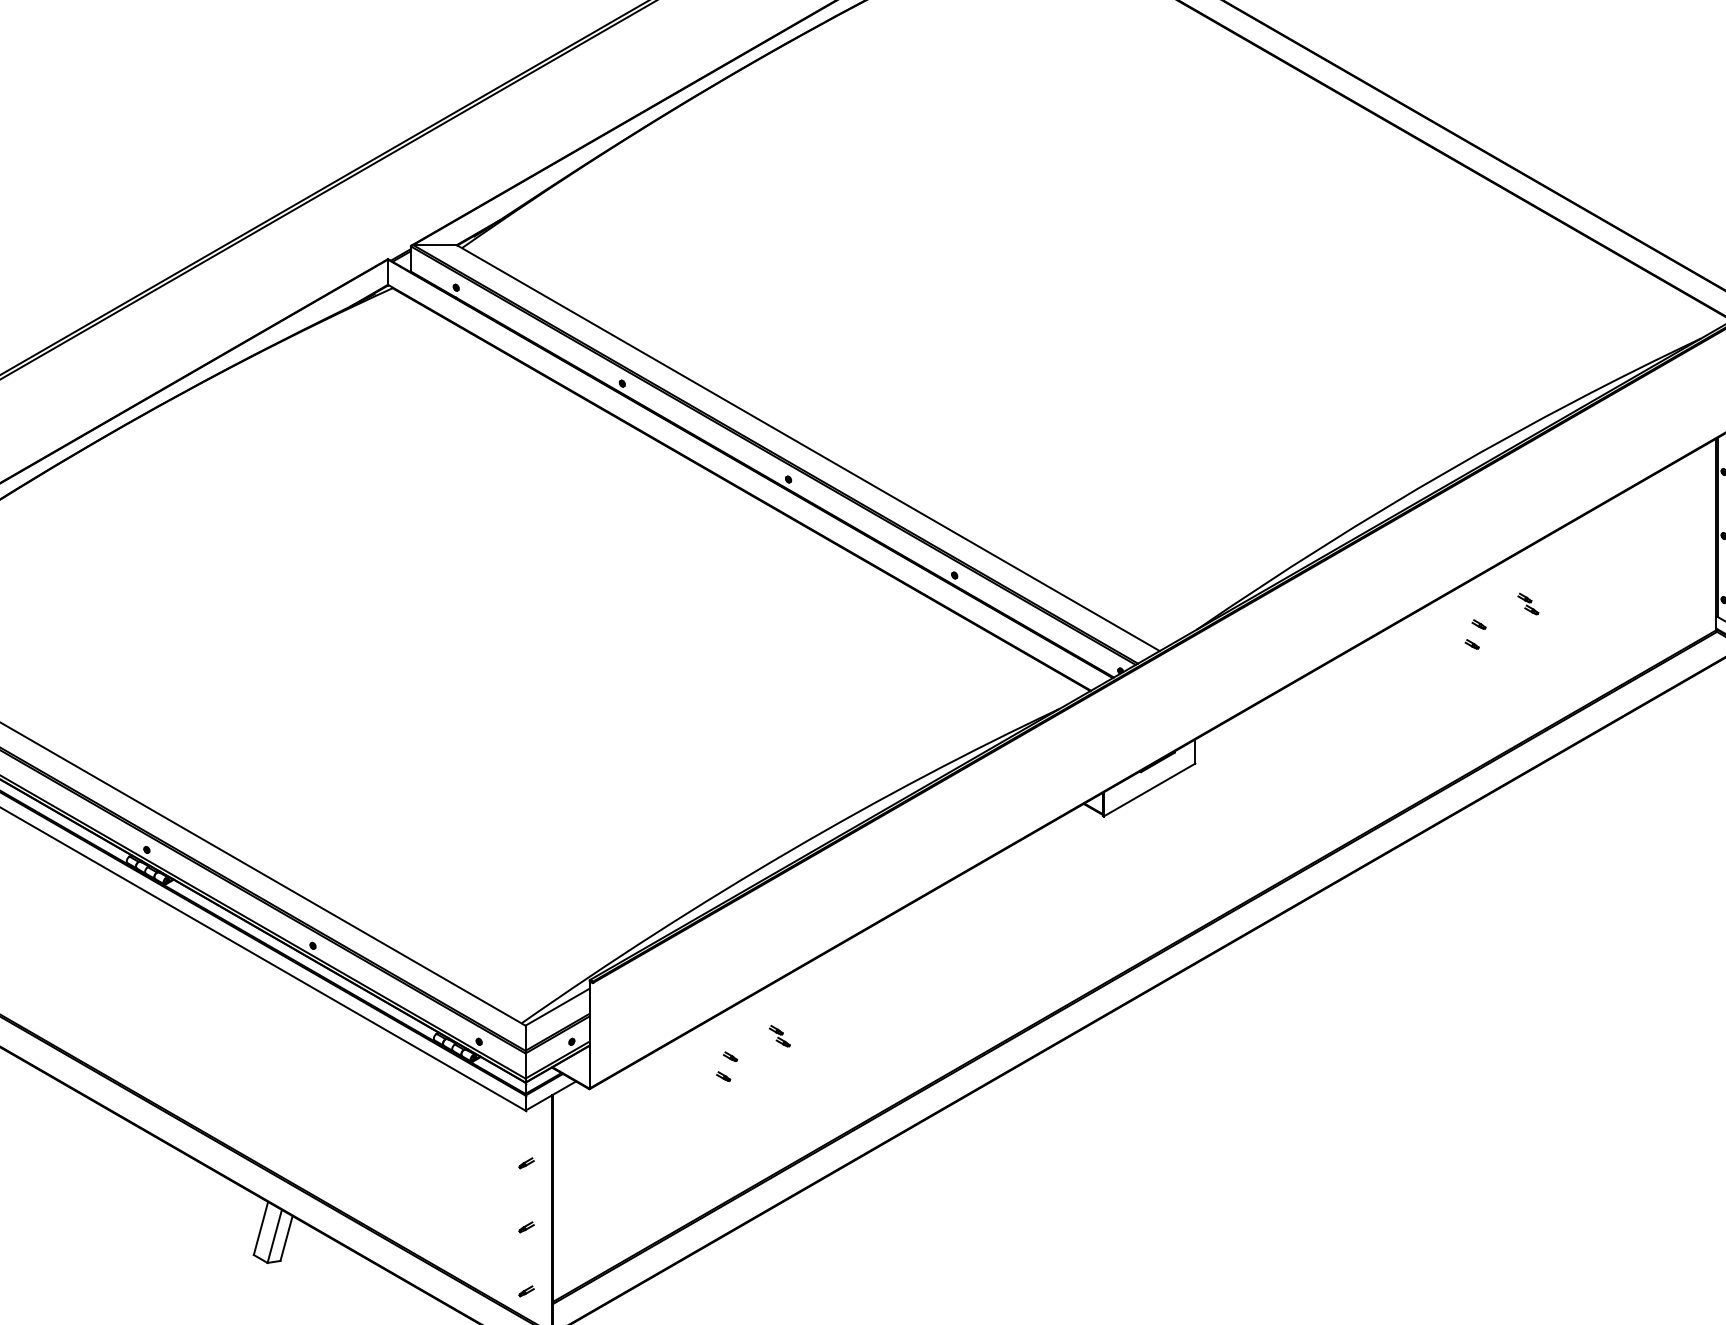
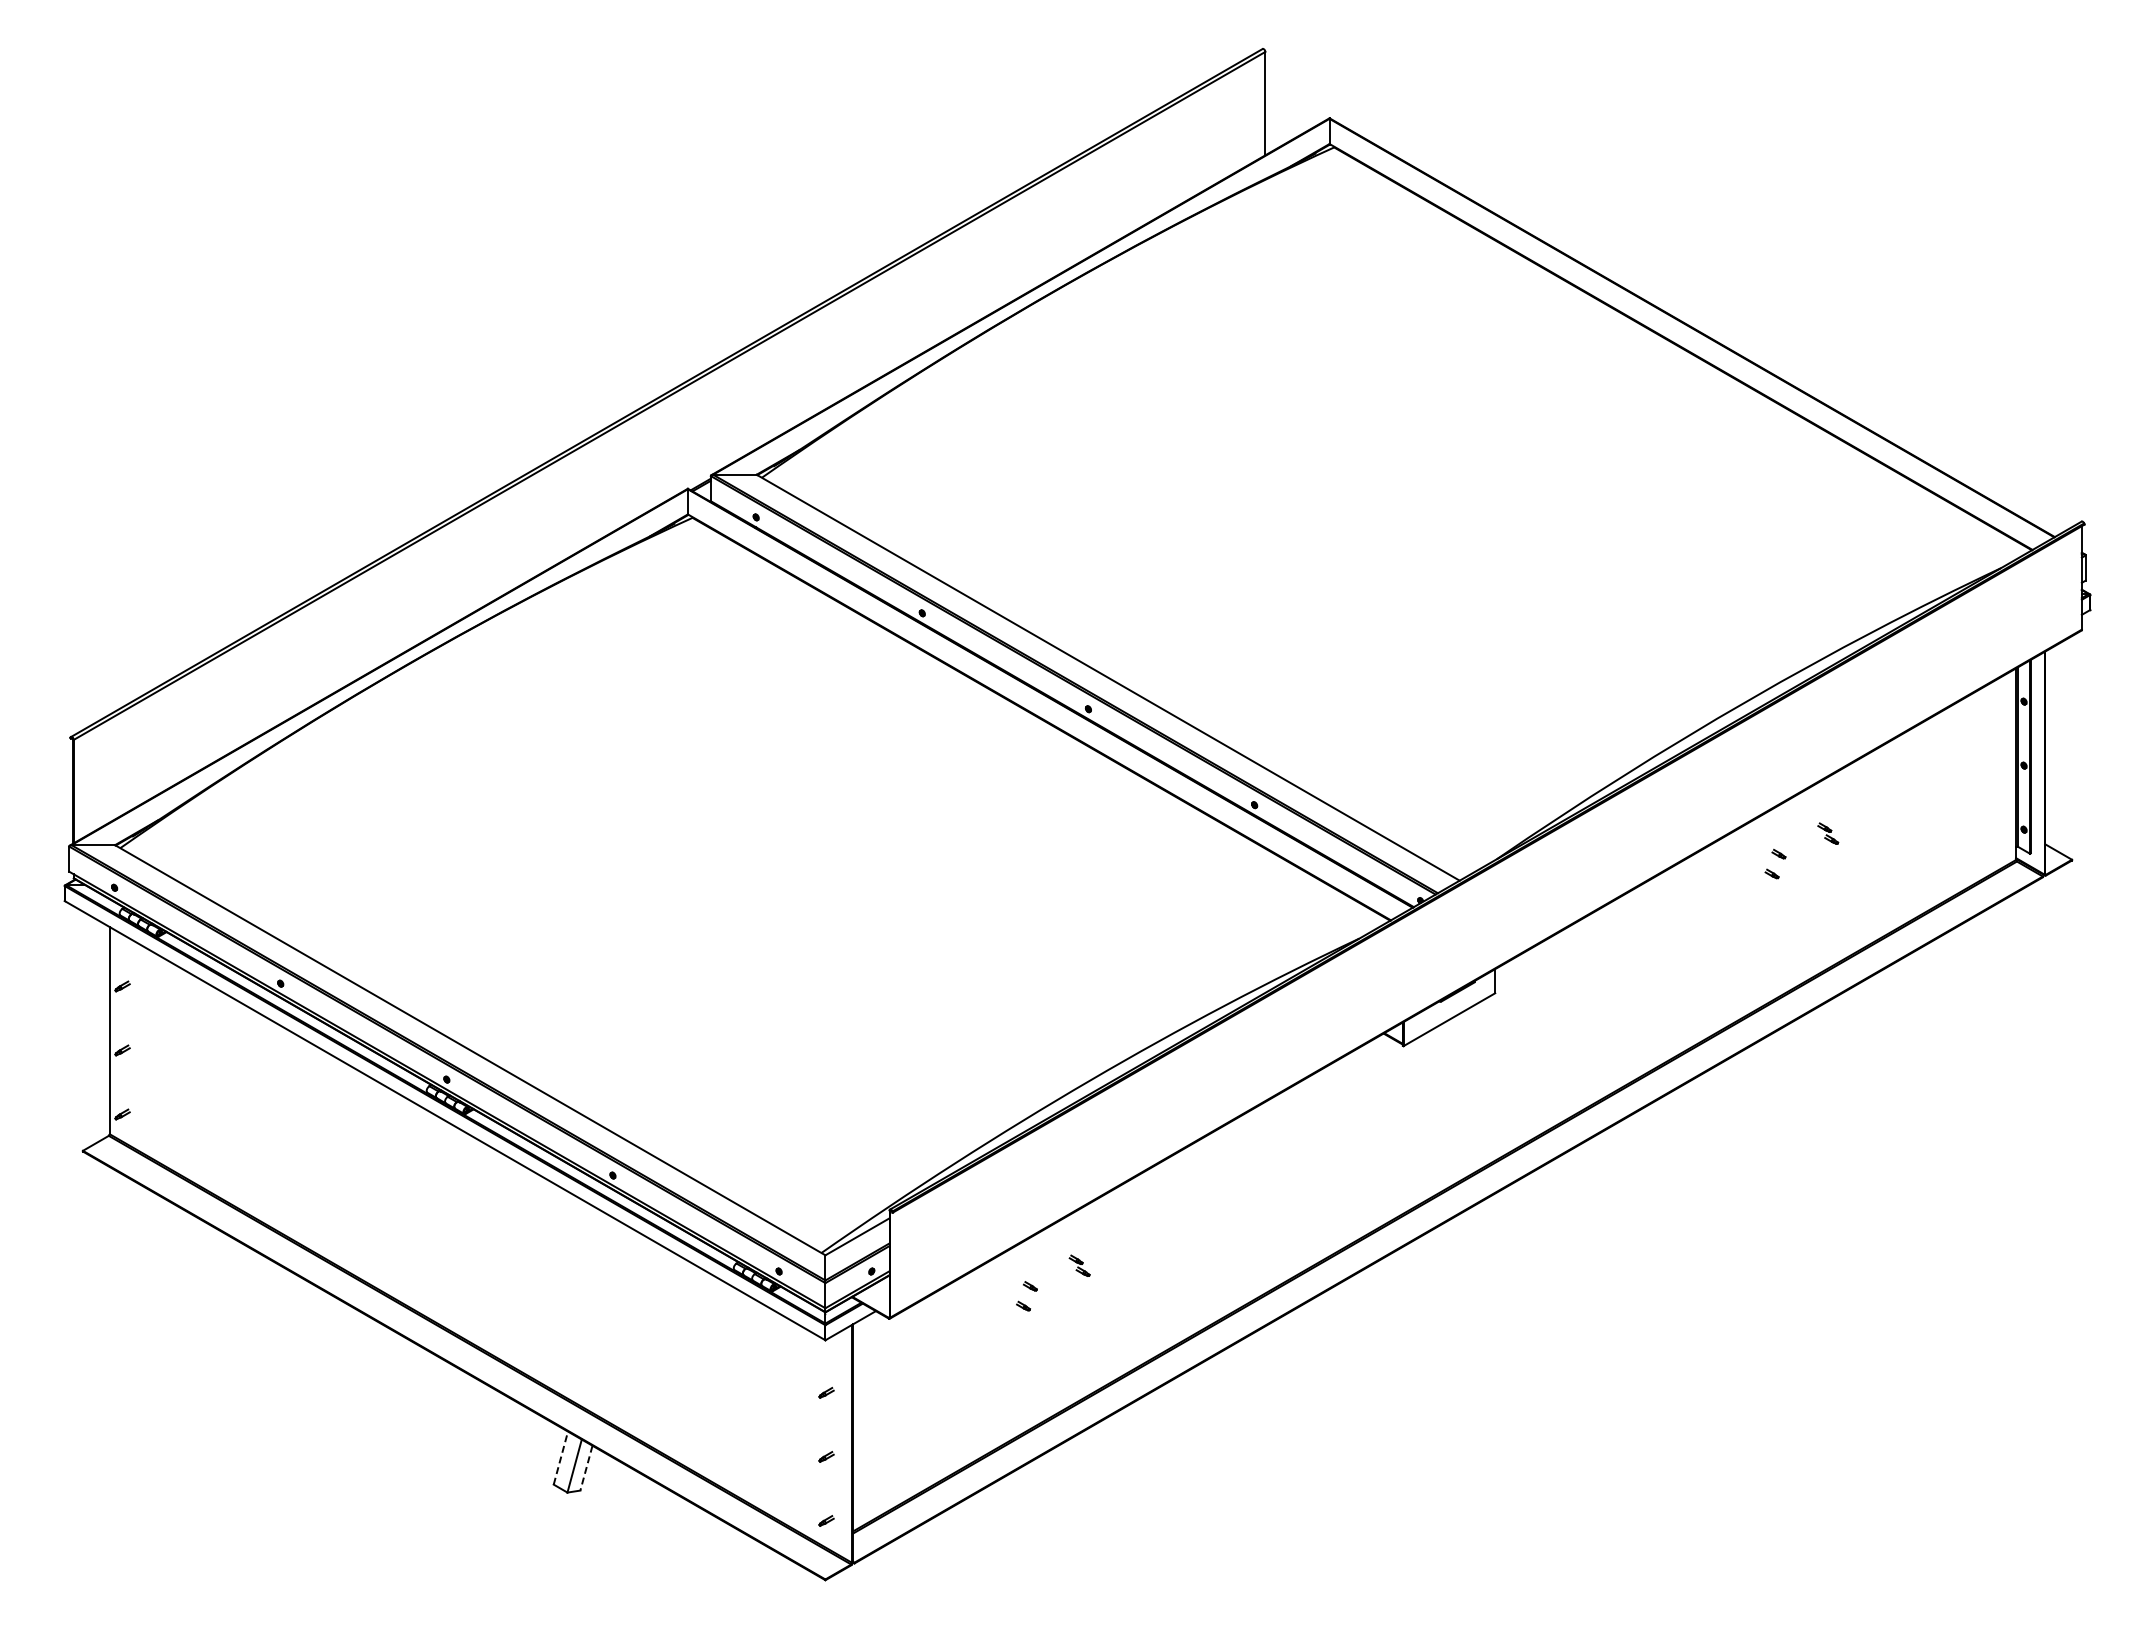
line: (261, 1227) -> (561, 1457), solid -> dashed
line: (286, 1238) -> (586, 1468), solid -> dashed

